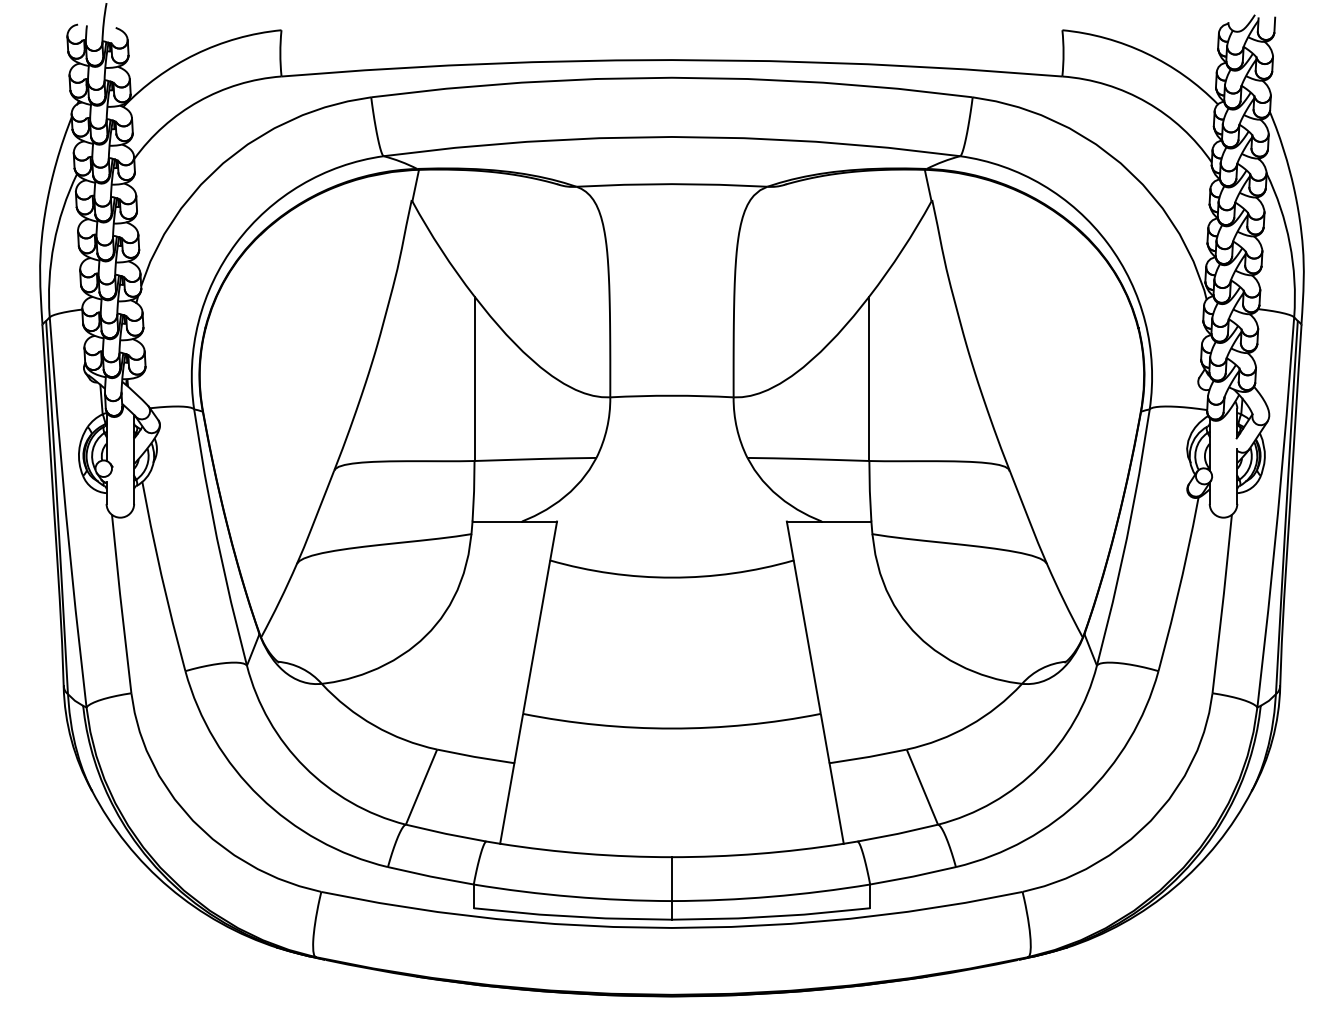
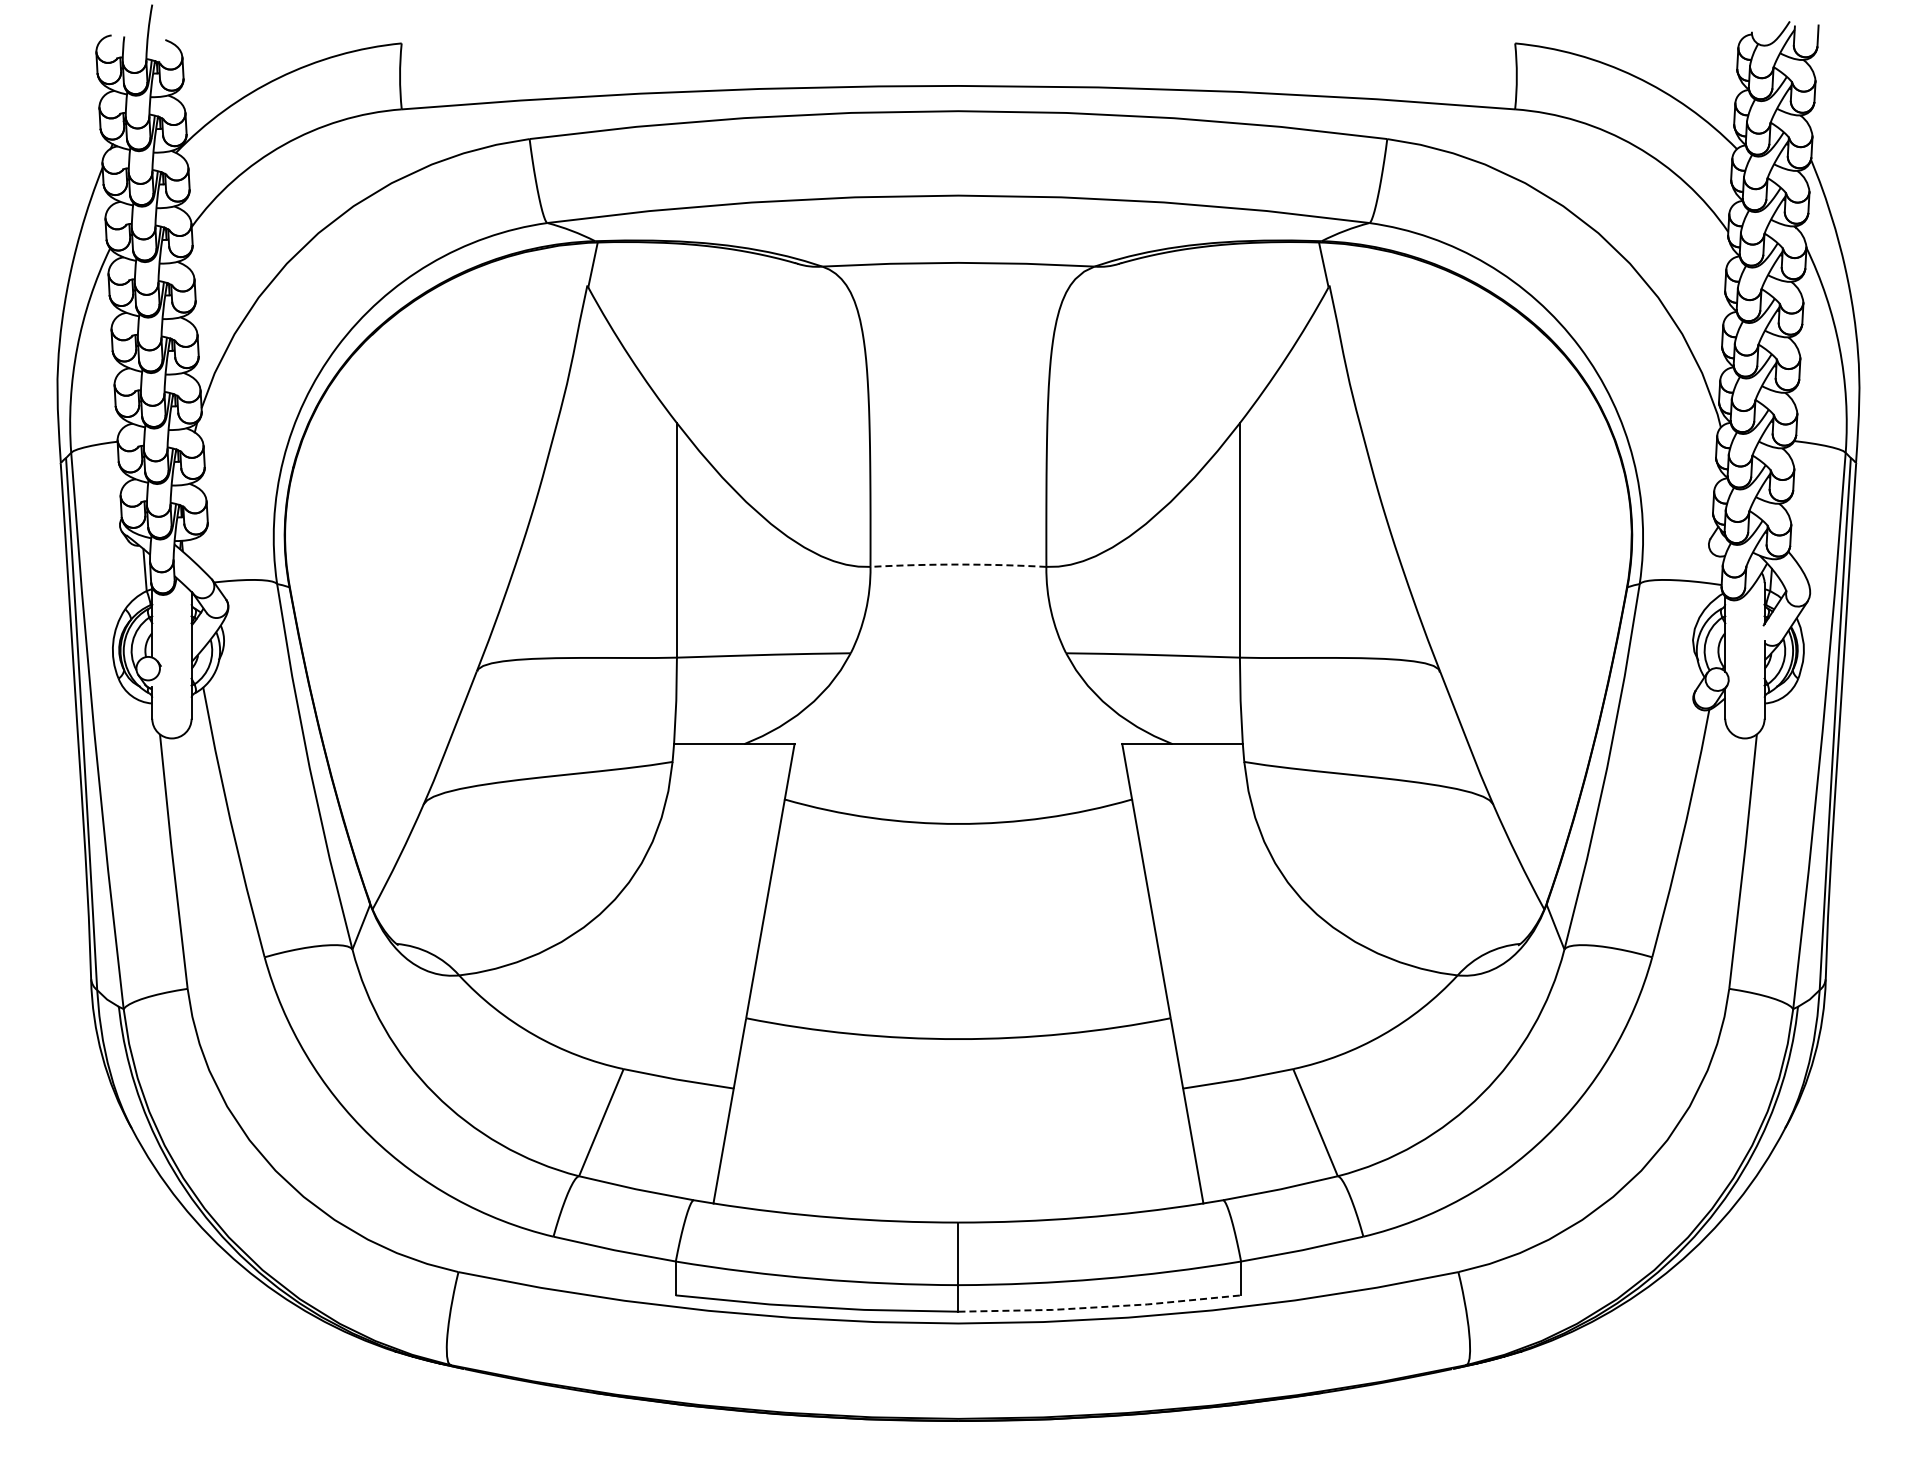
arc: (672, 395) -> (958, 564), solid -> dashed
line: (771, 916) -> (1100, 1307), solid -> dashed

